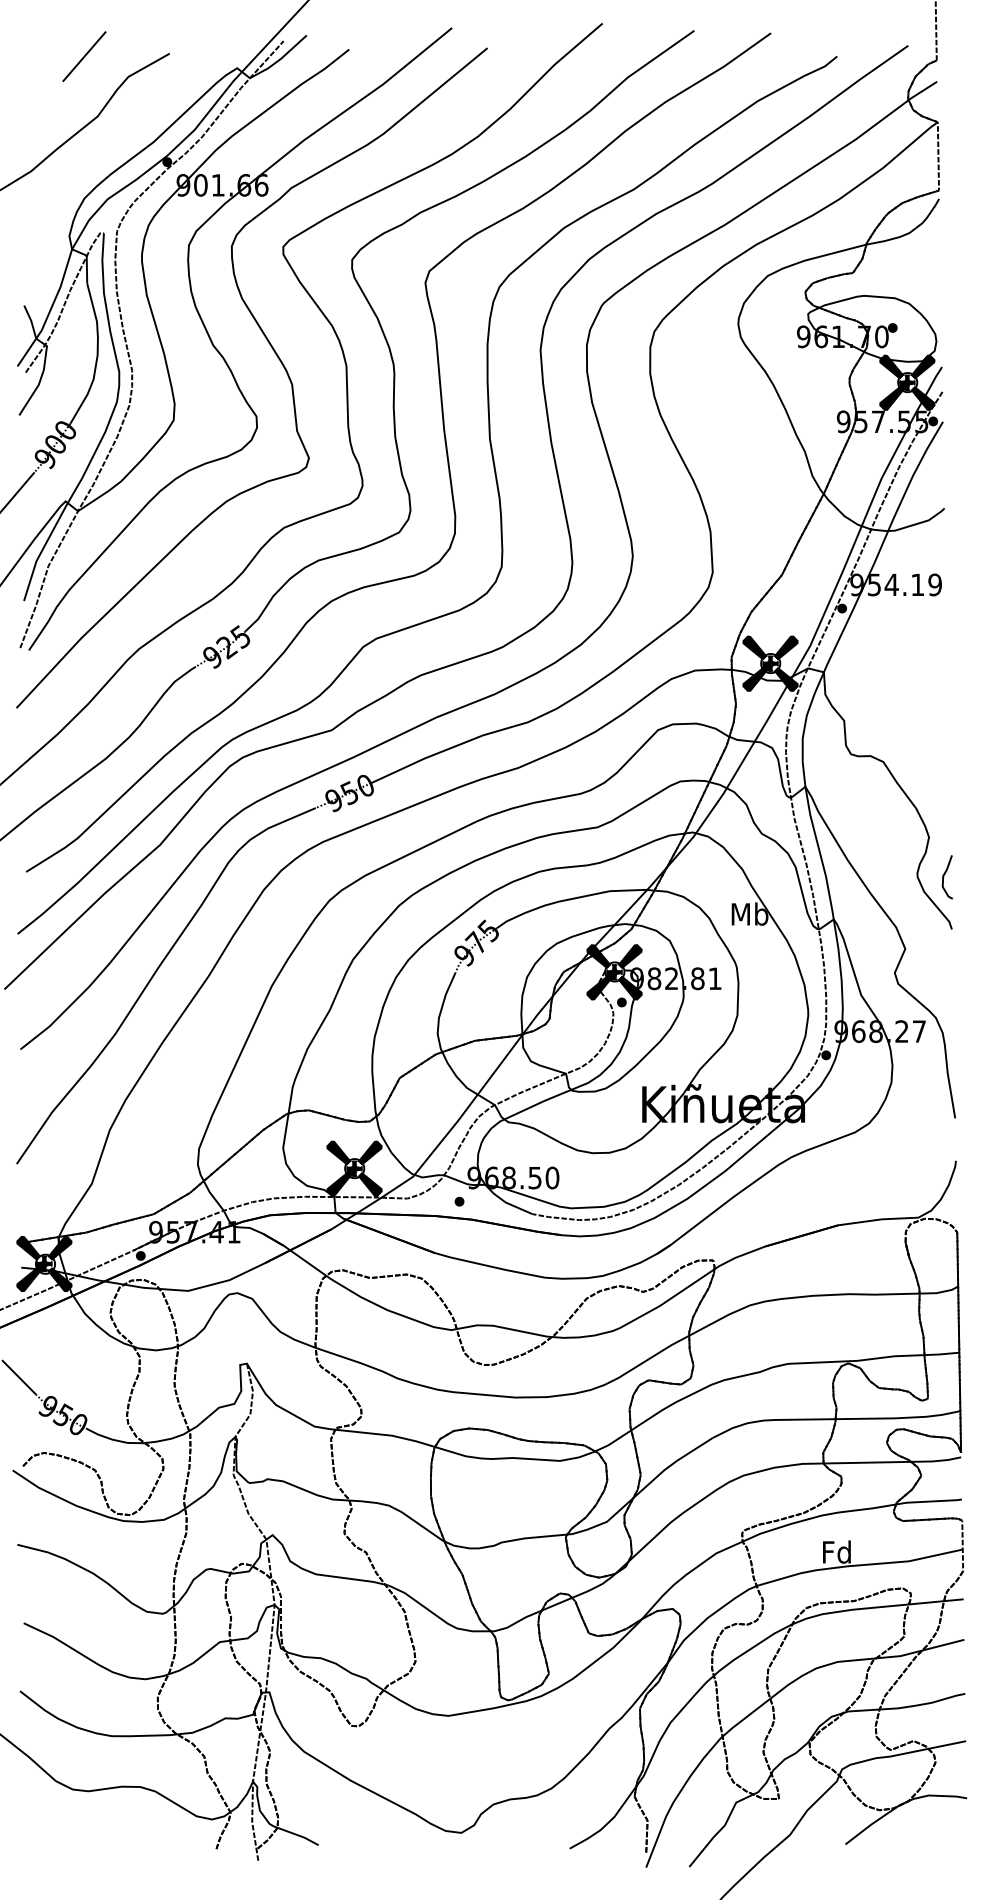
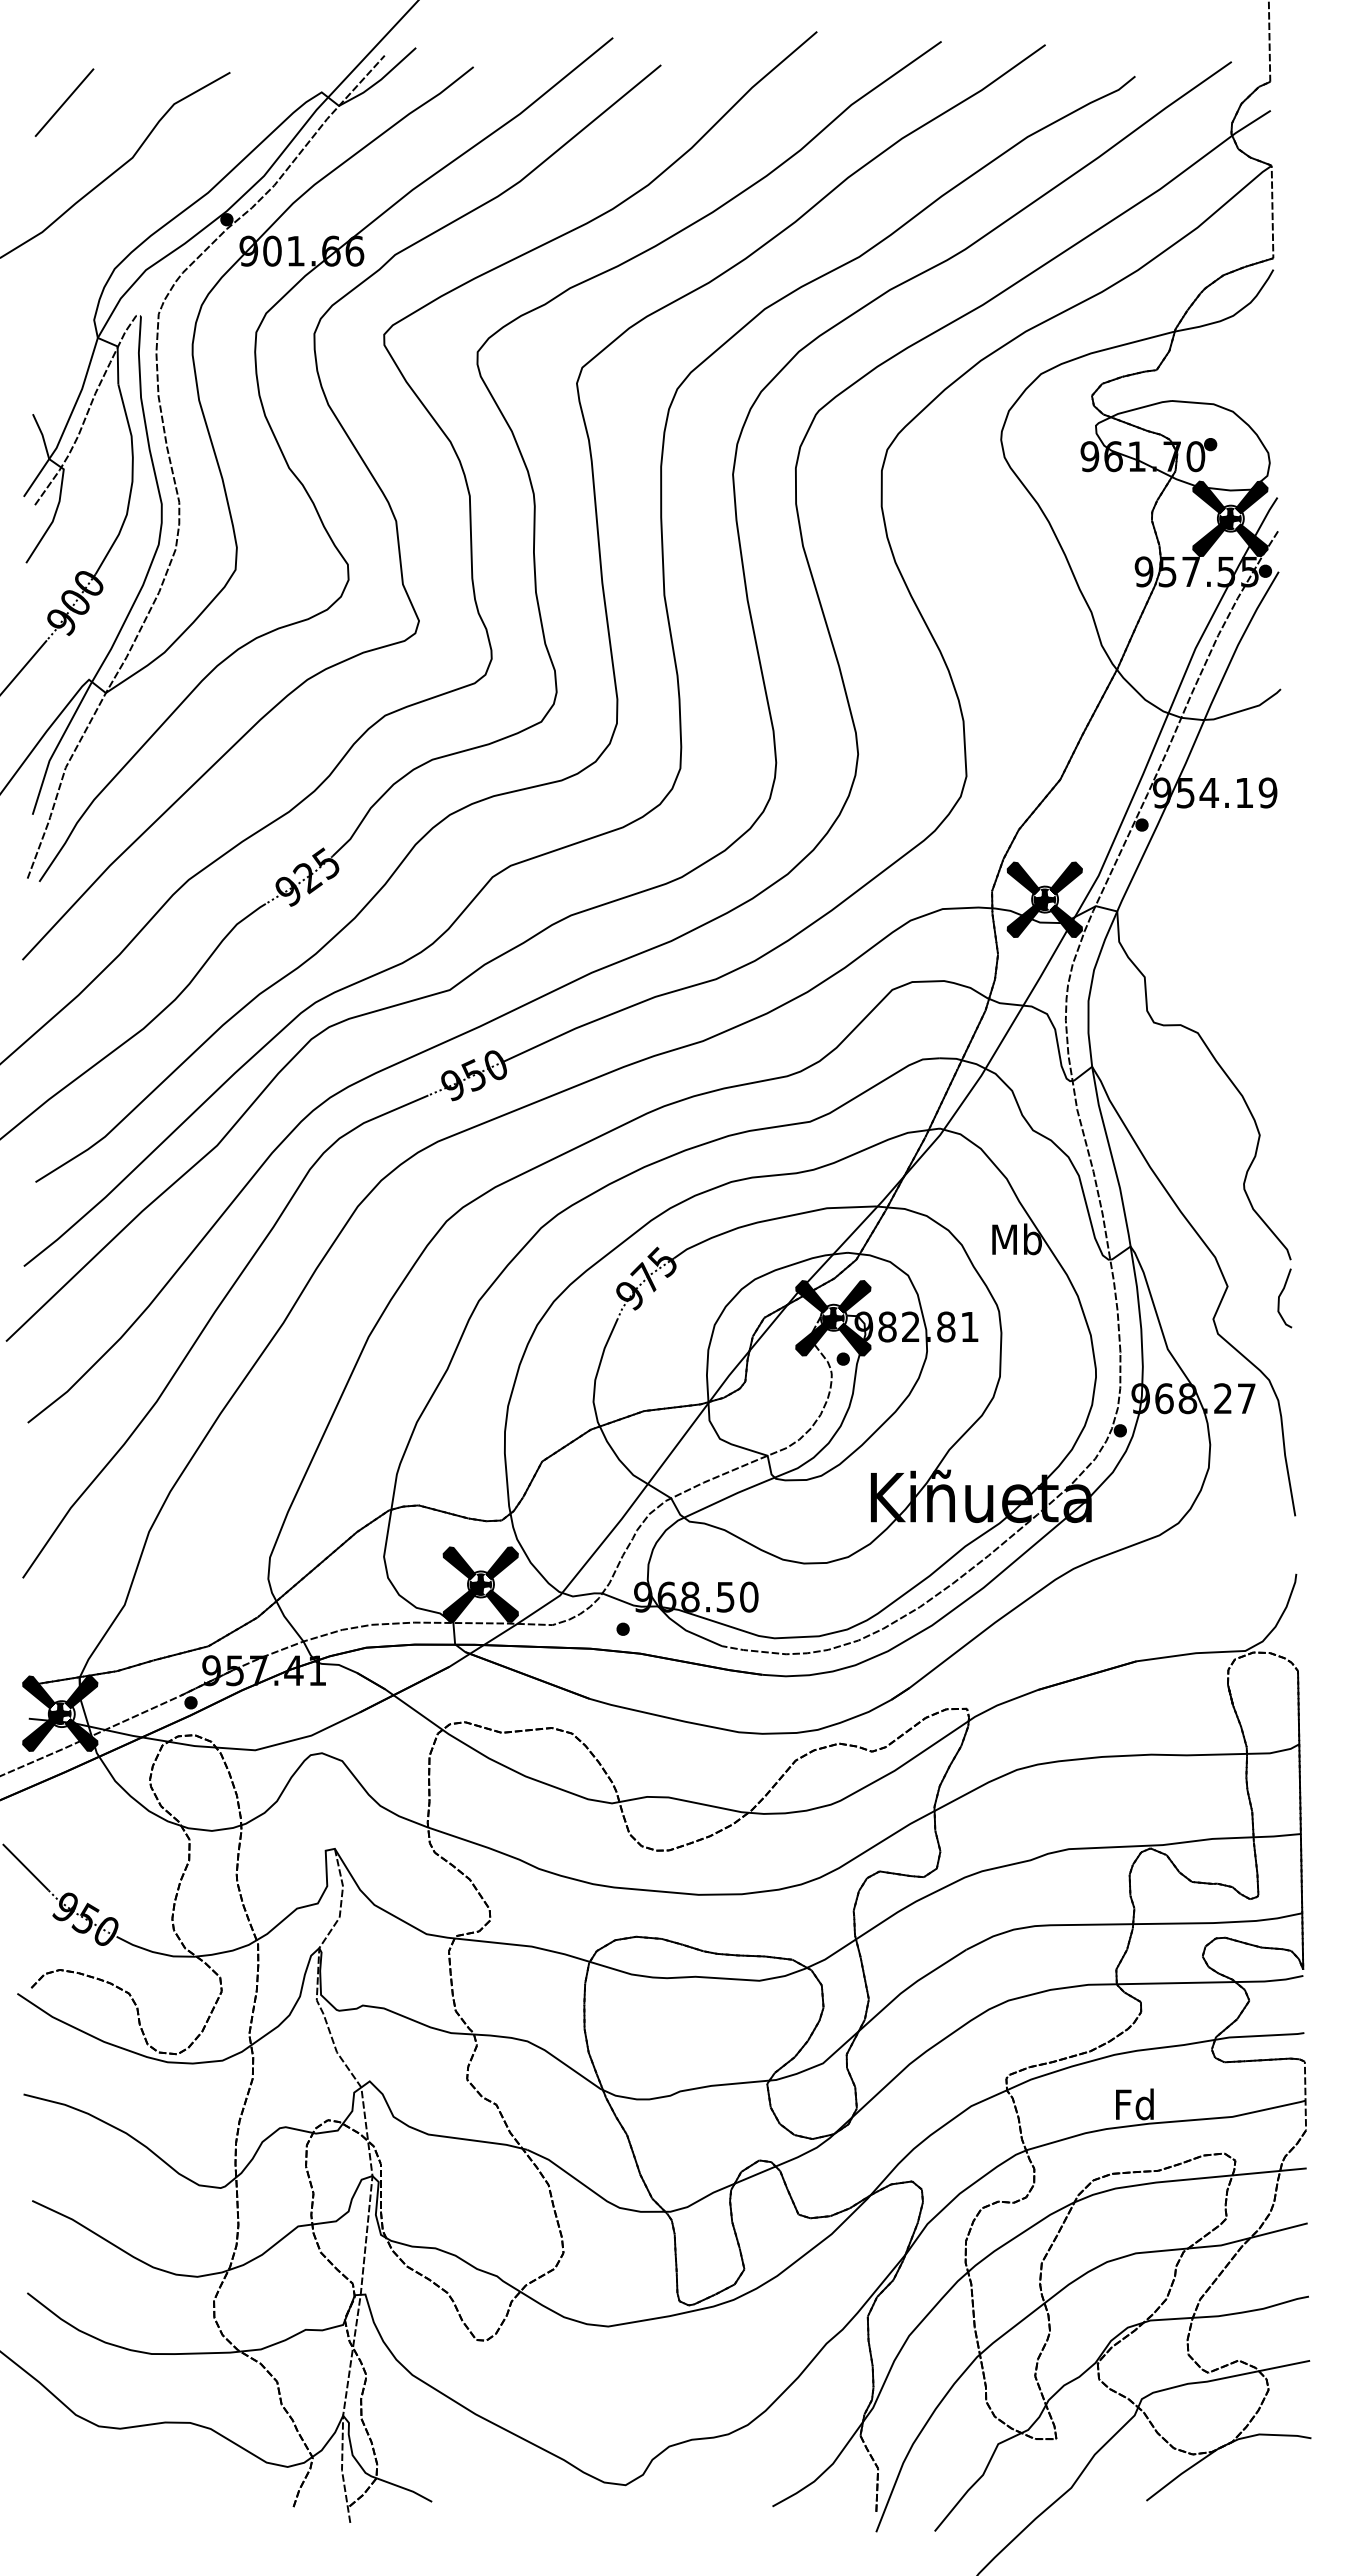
line: (84, 56) -> (64, 102), moved
curve: (944, 875) -> (1280, 1296), moved

